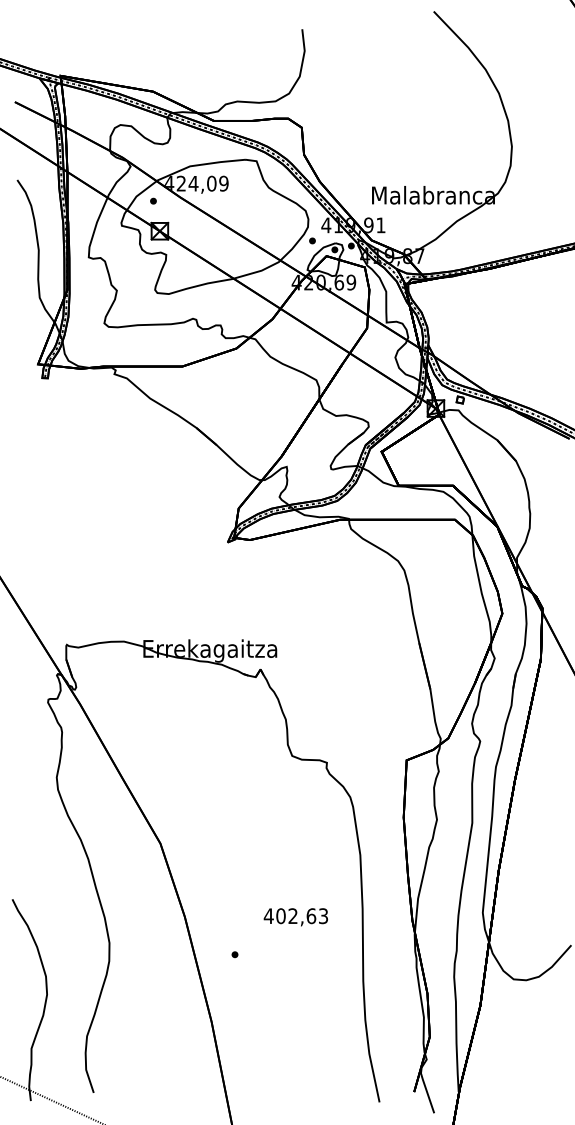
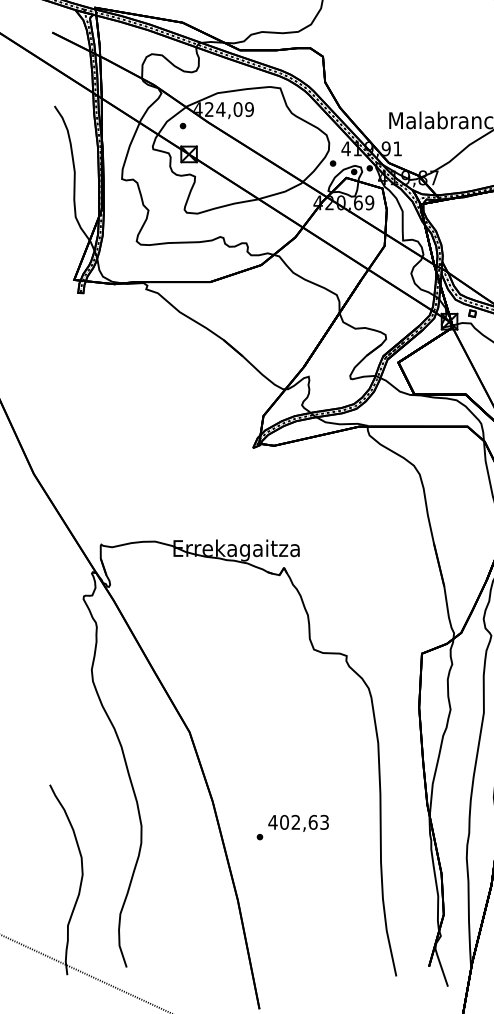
text: (295, 917) -> (298, 823), moved

